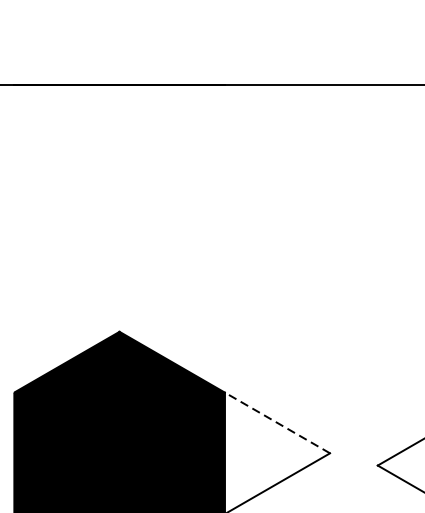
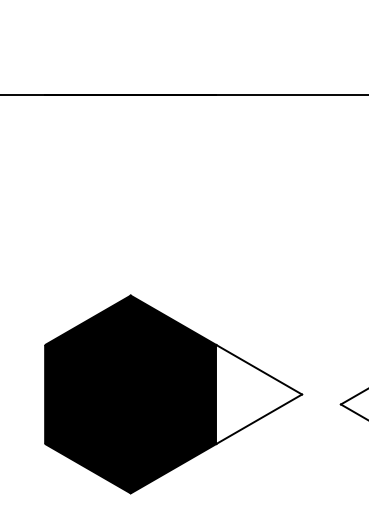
line: (276, 422) -> (258, 369), dashed -> solid

